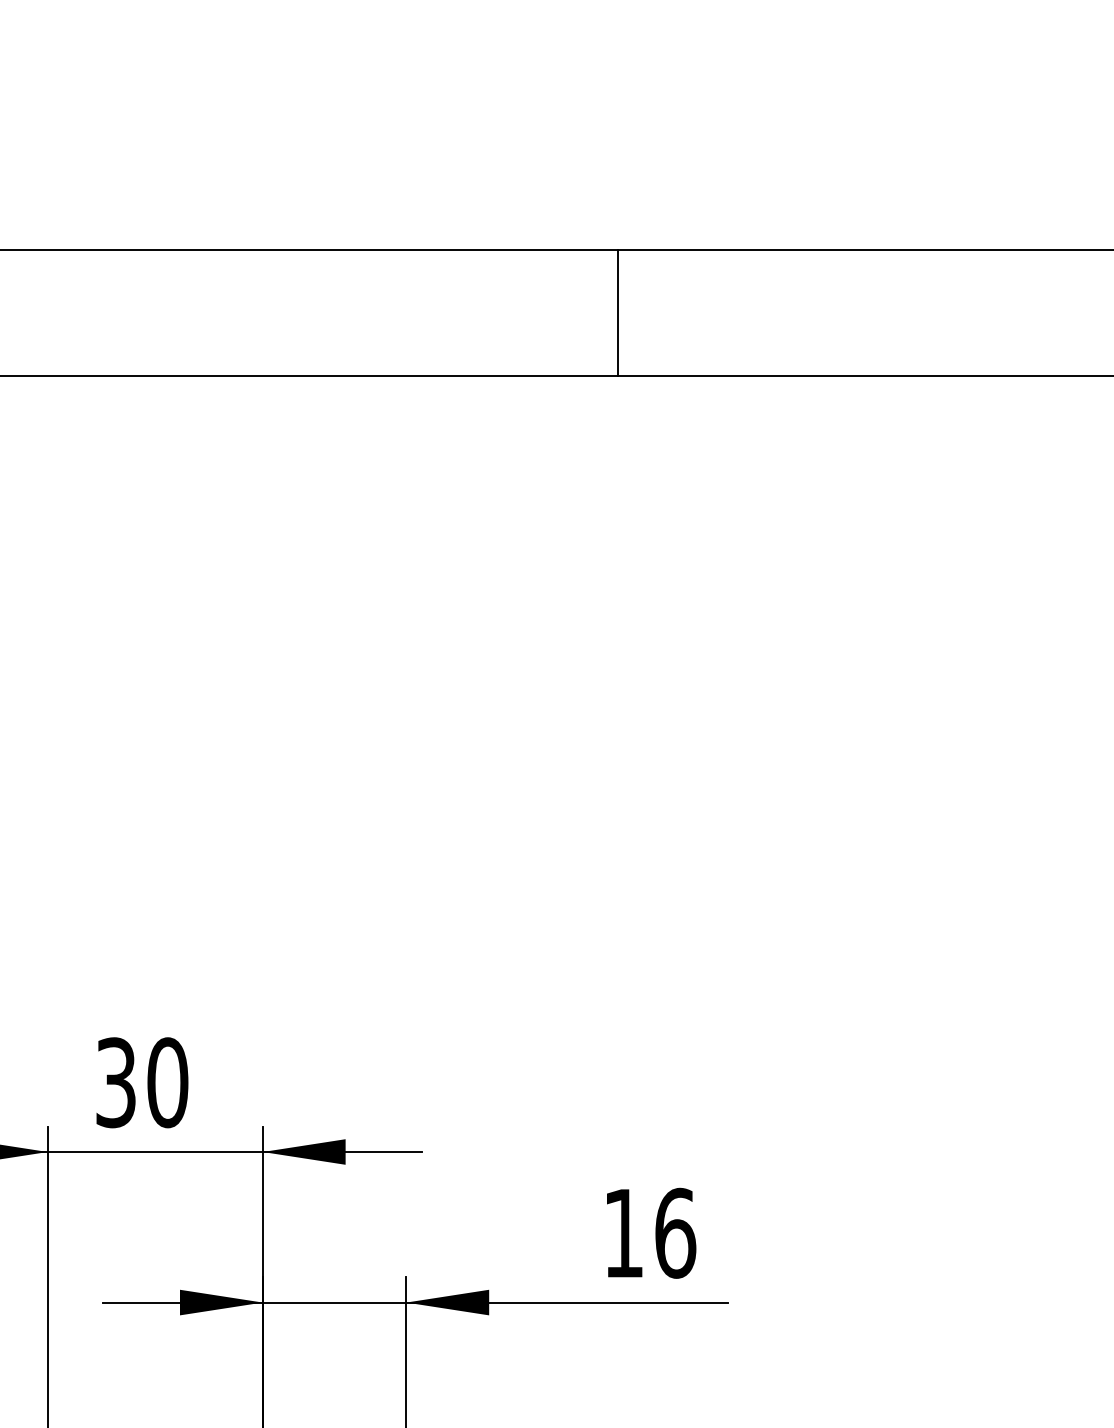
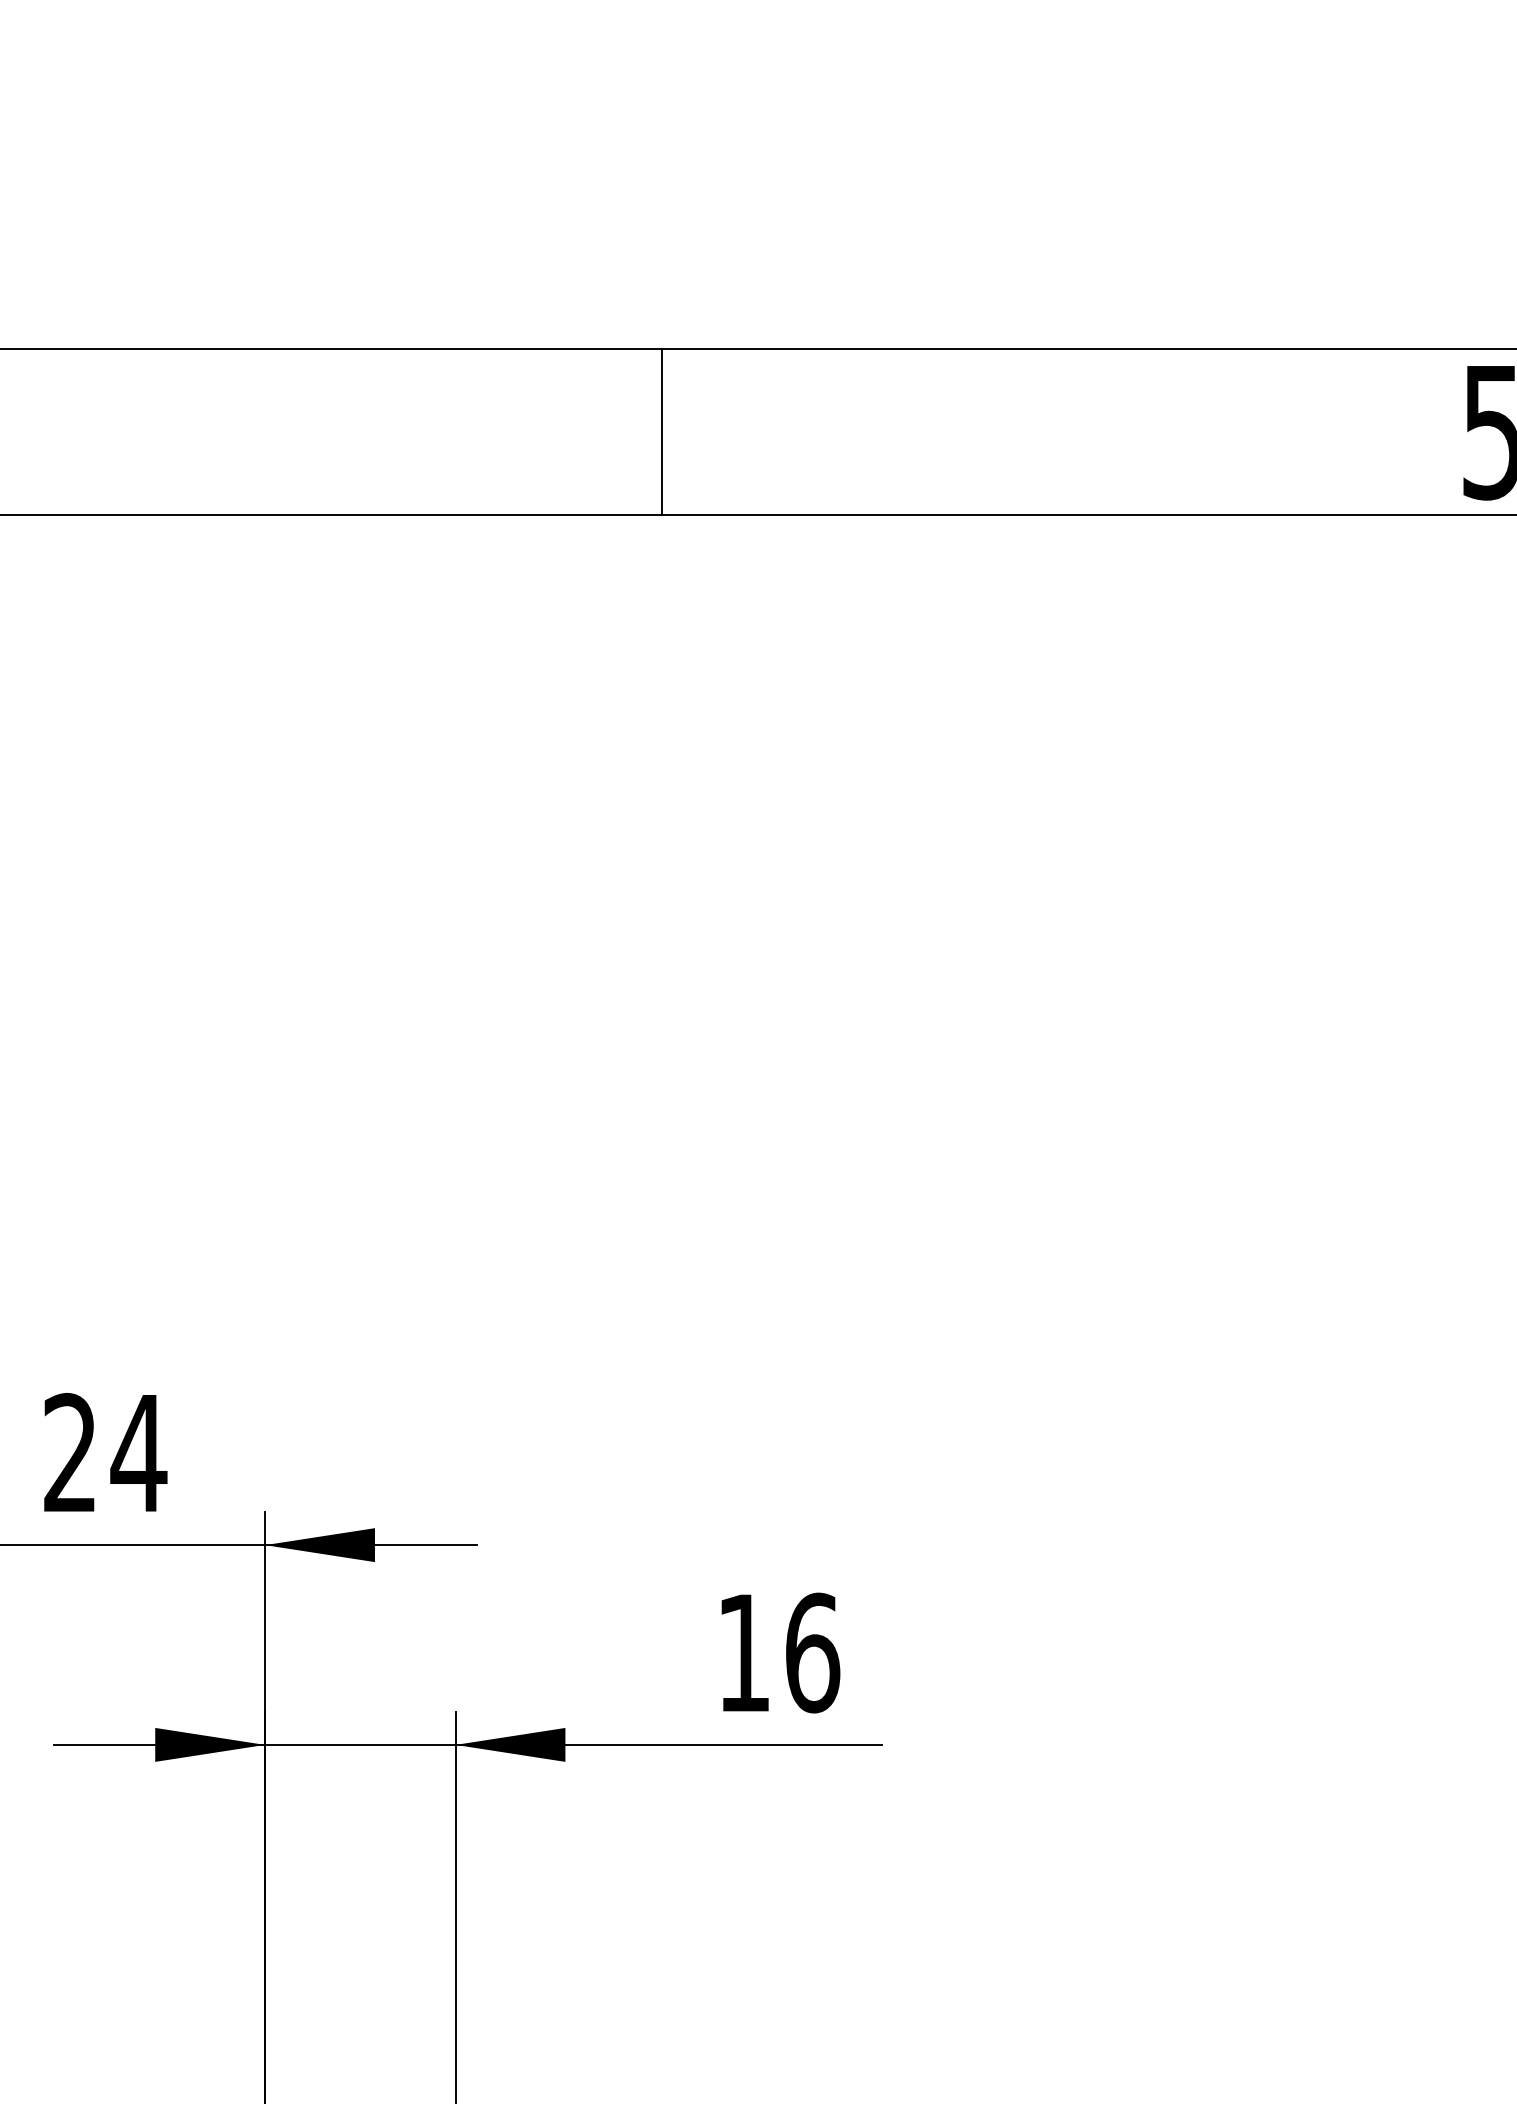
line: (617, 312) -> (661, 431), moved
text: (142, 1082) -> (105, 1452), 30 -> 24

